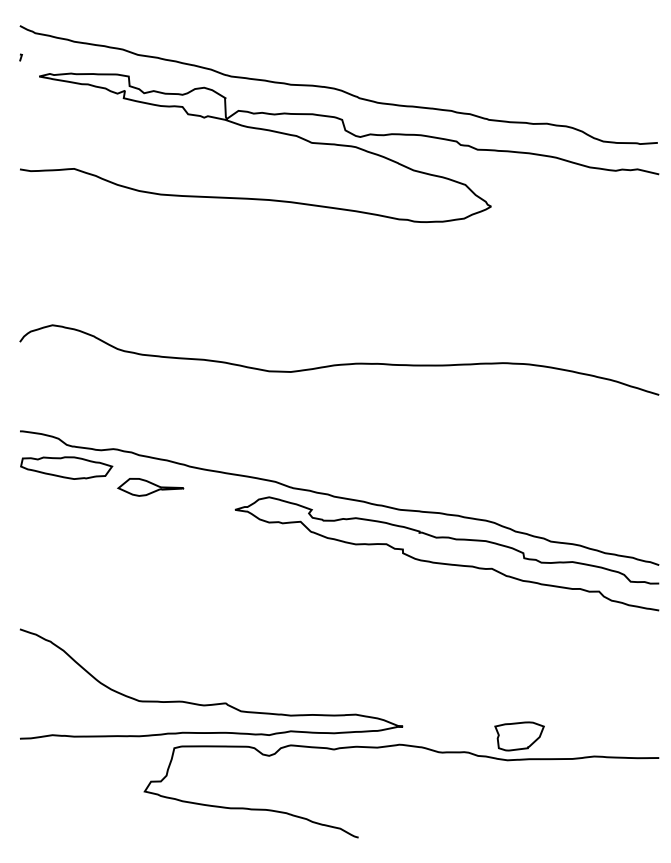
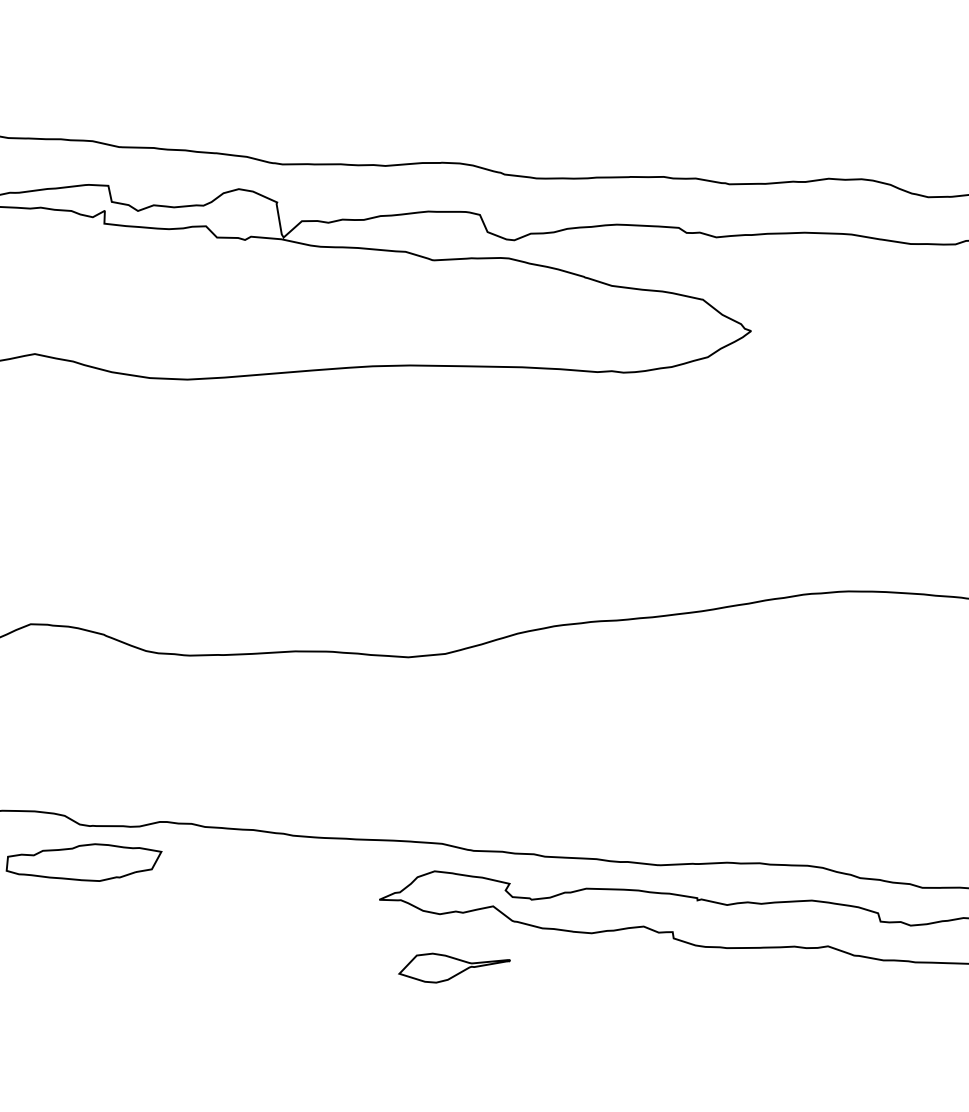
part: (150, 487) -> (453, 965), moved

